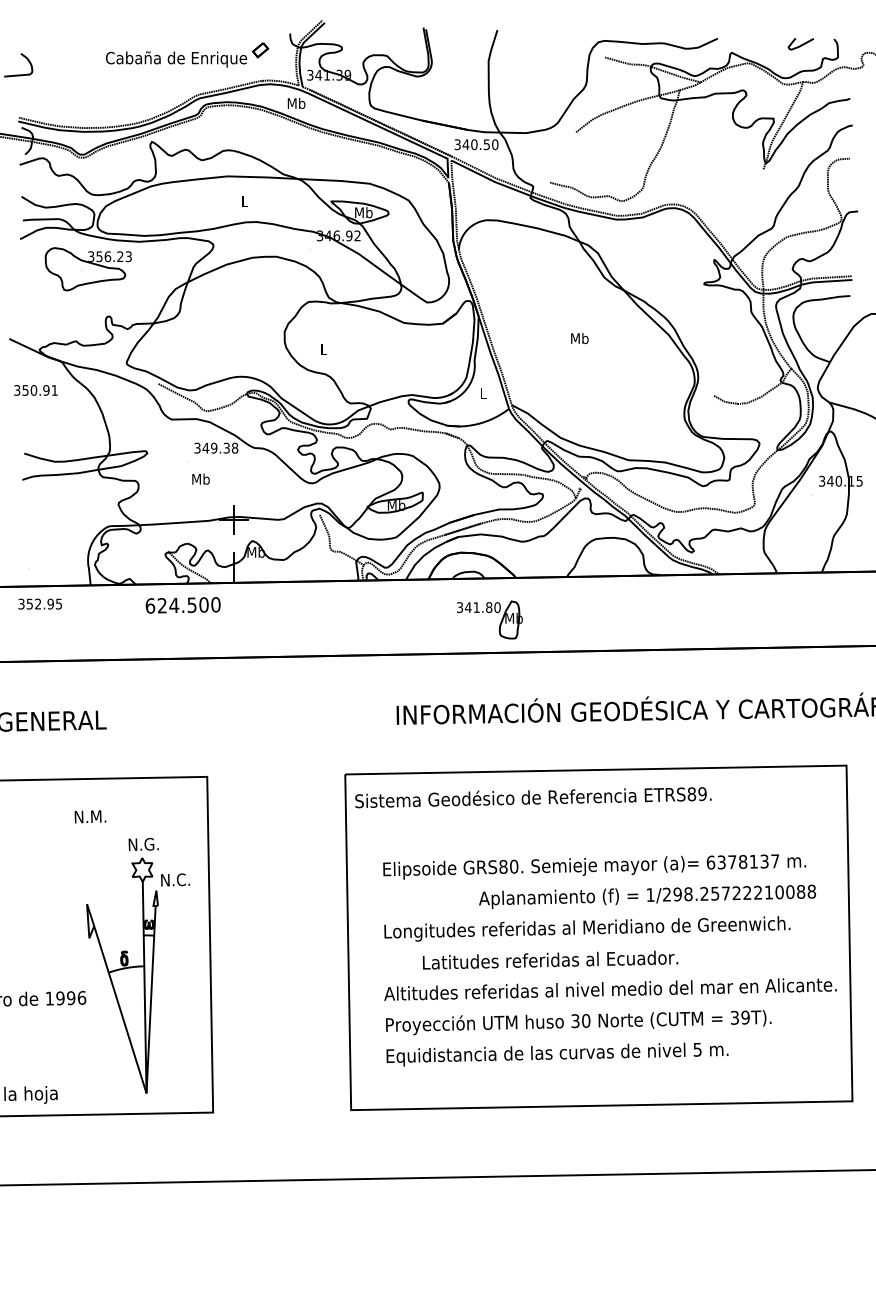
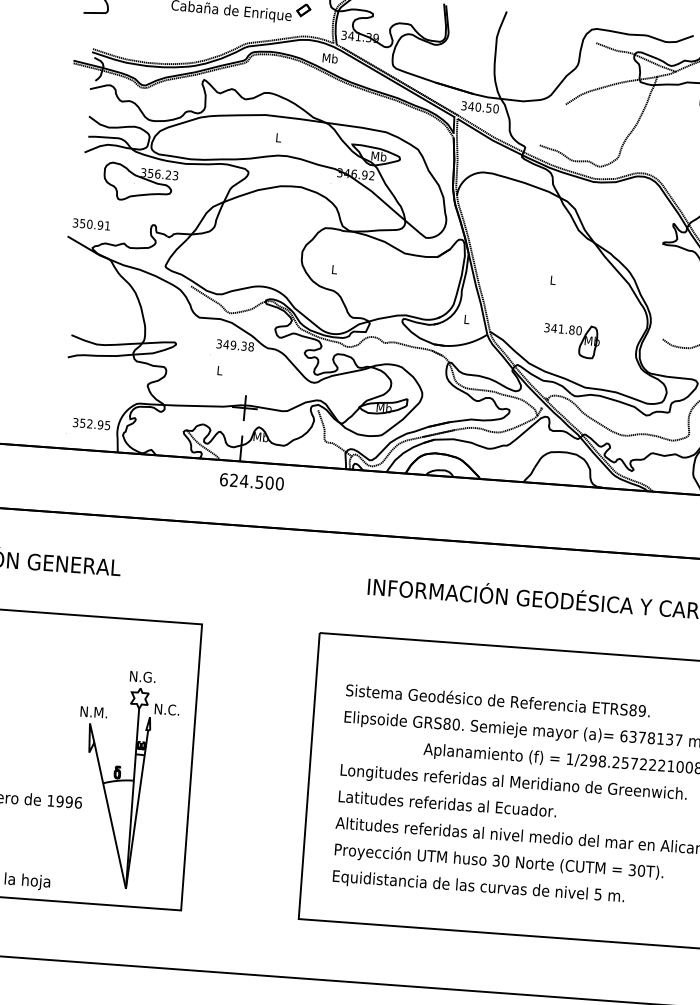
text: (579, 338) -> (552, 280), Mb -> L
text: (35, 390) -> (91, 224), moved
text: (200, 478) -> (219, 370), Mb -> L
text: (39, 603) -> (91, 423), moved
text: (182, 605) -> (251, 481), moved
part: (489, 612) -> (571, 334), moved
text: (533, 797) -> (498, 700), moved
text: (90, 816) -> (93, 712), moved
text: (550, 959) -> (447, 803), moved
text: (745, 1017) -> (641, 870), 39T). -> 30T).

